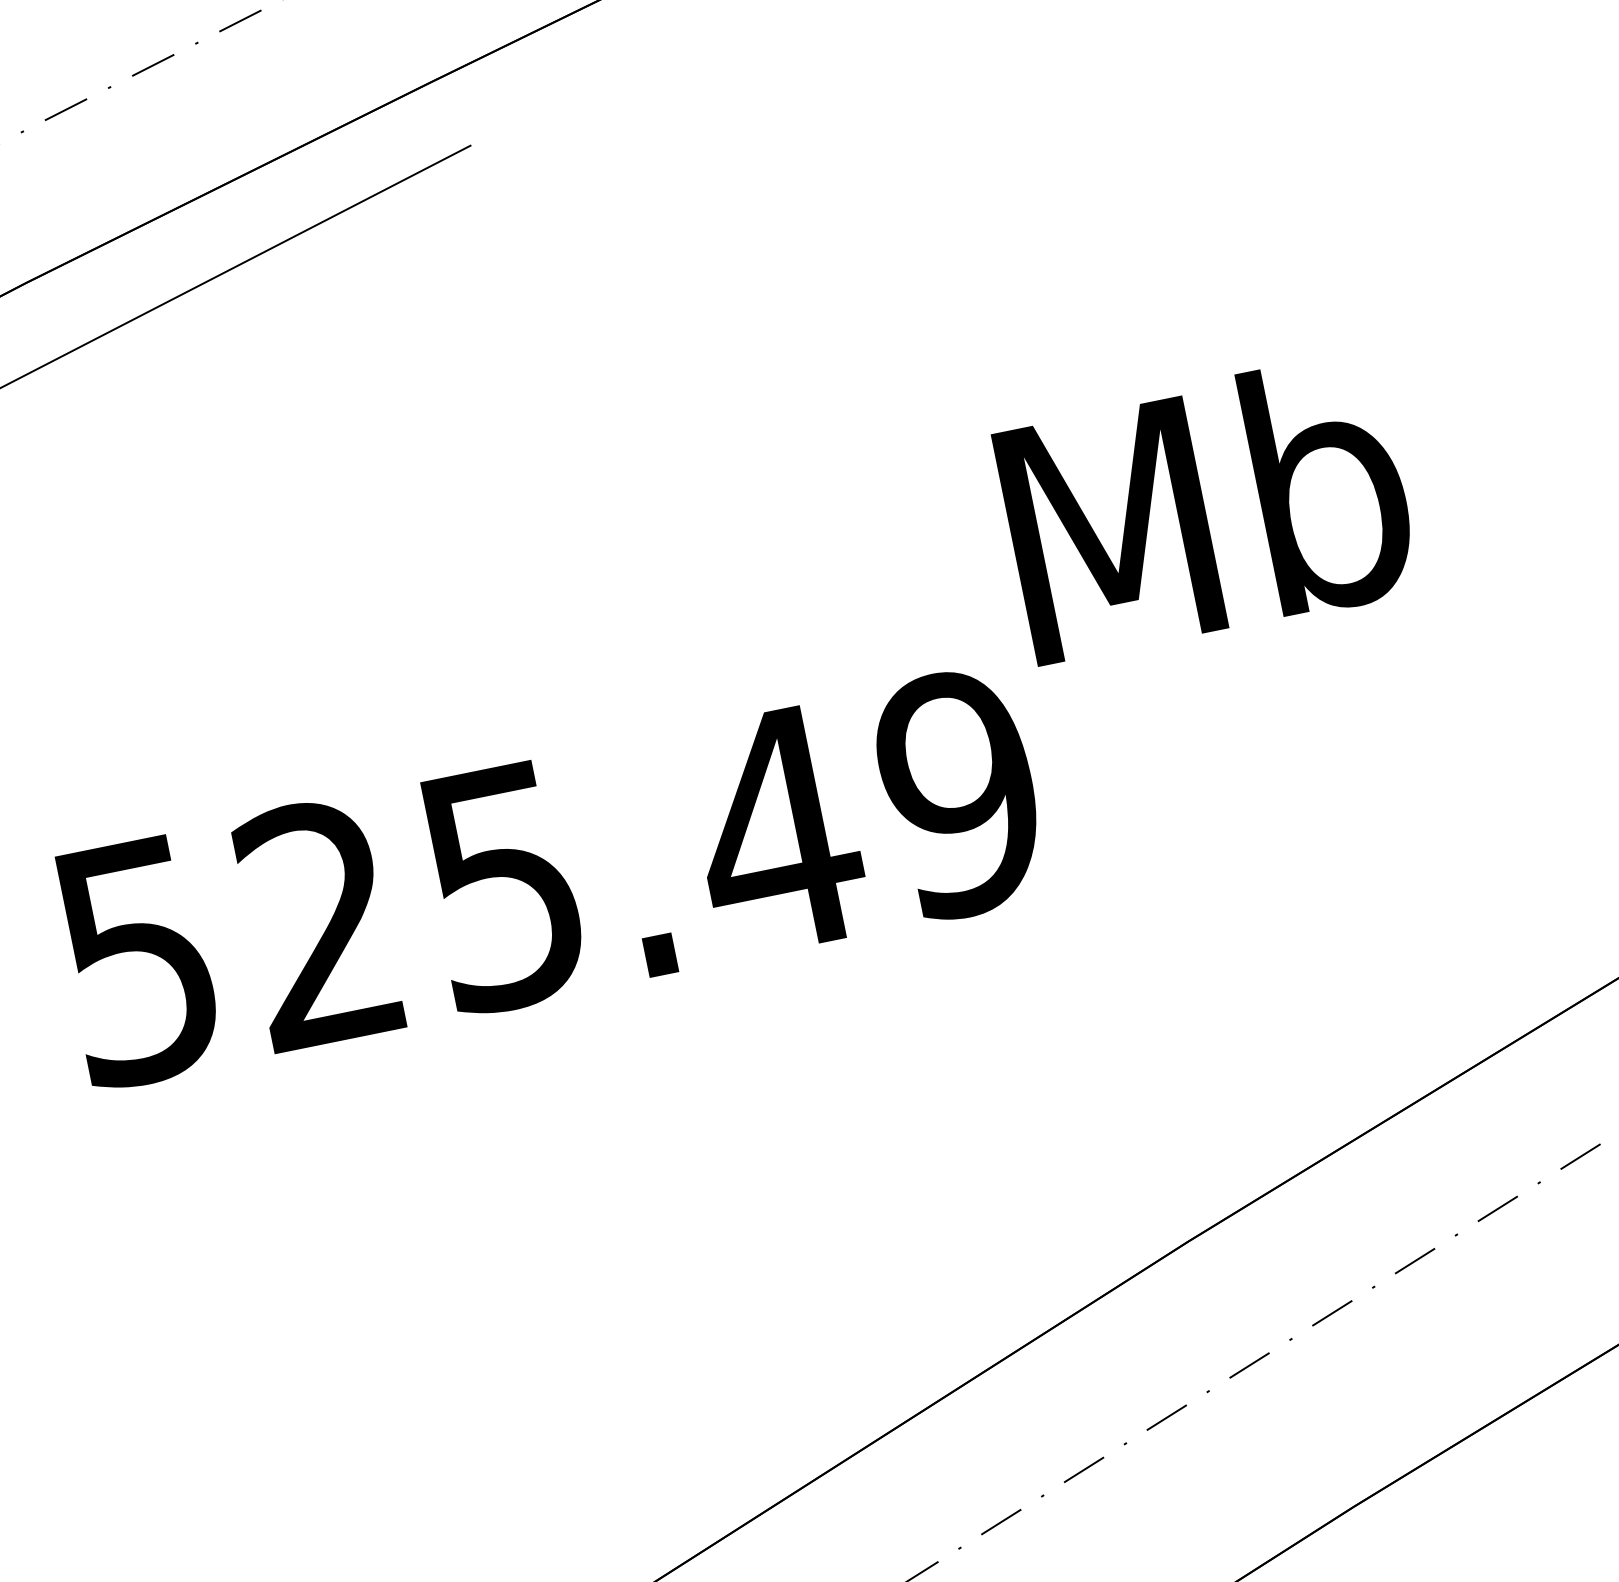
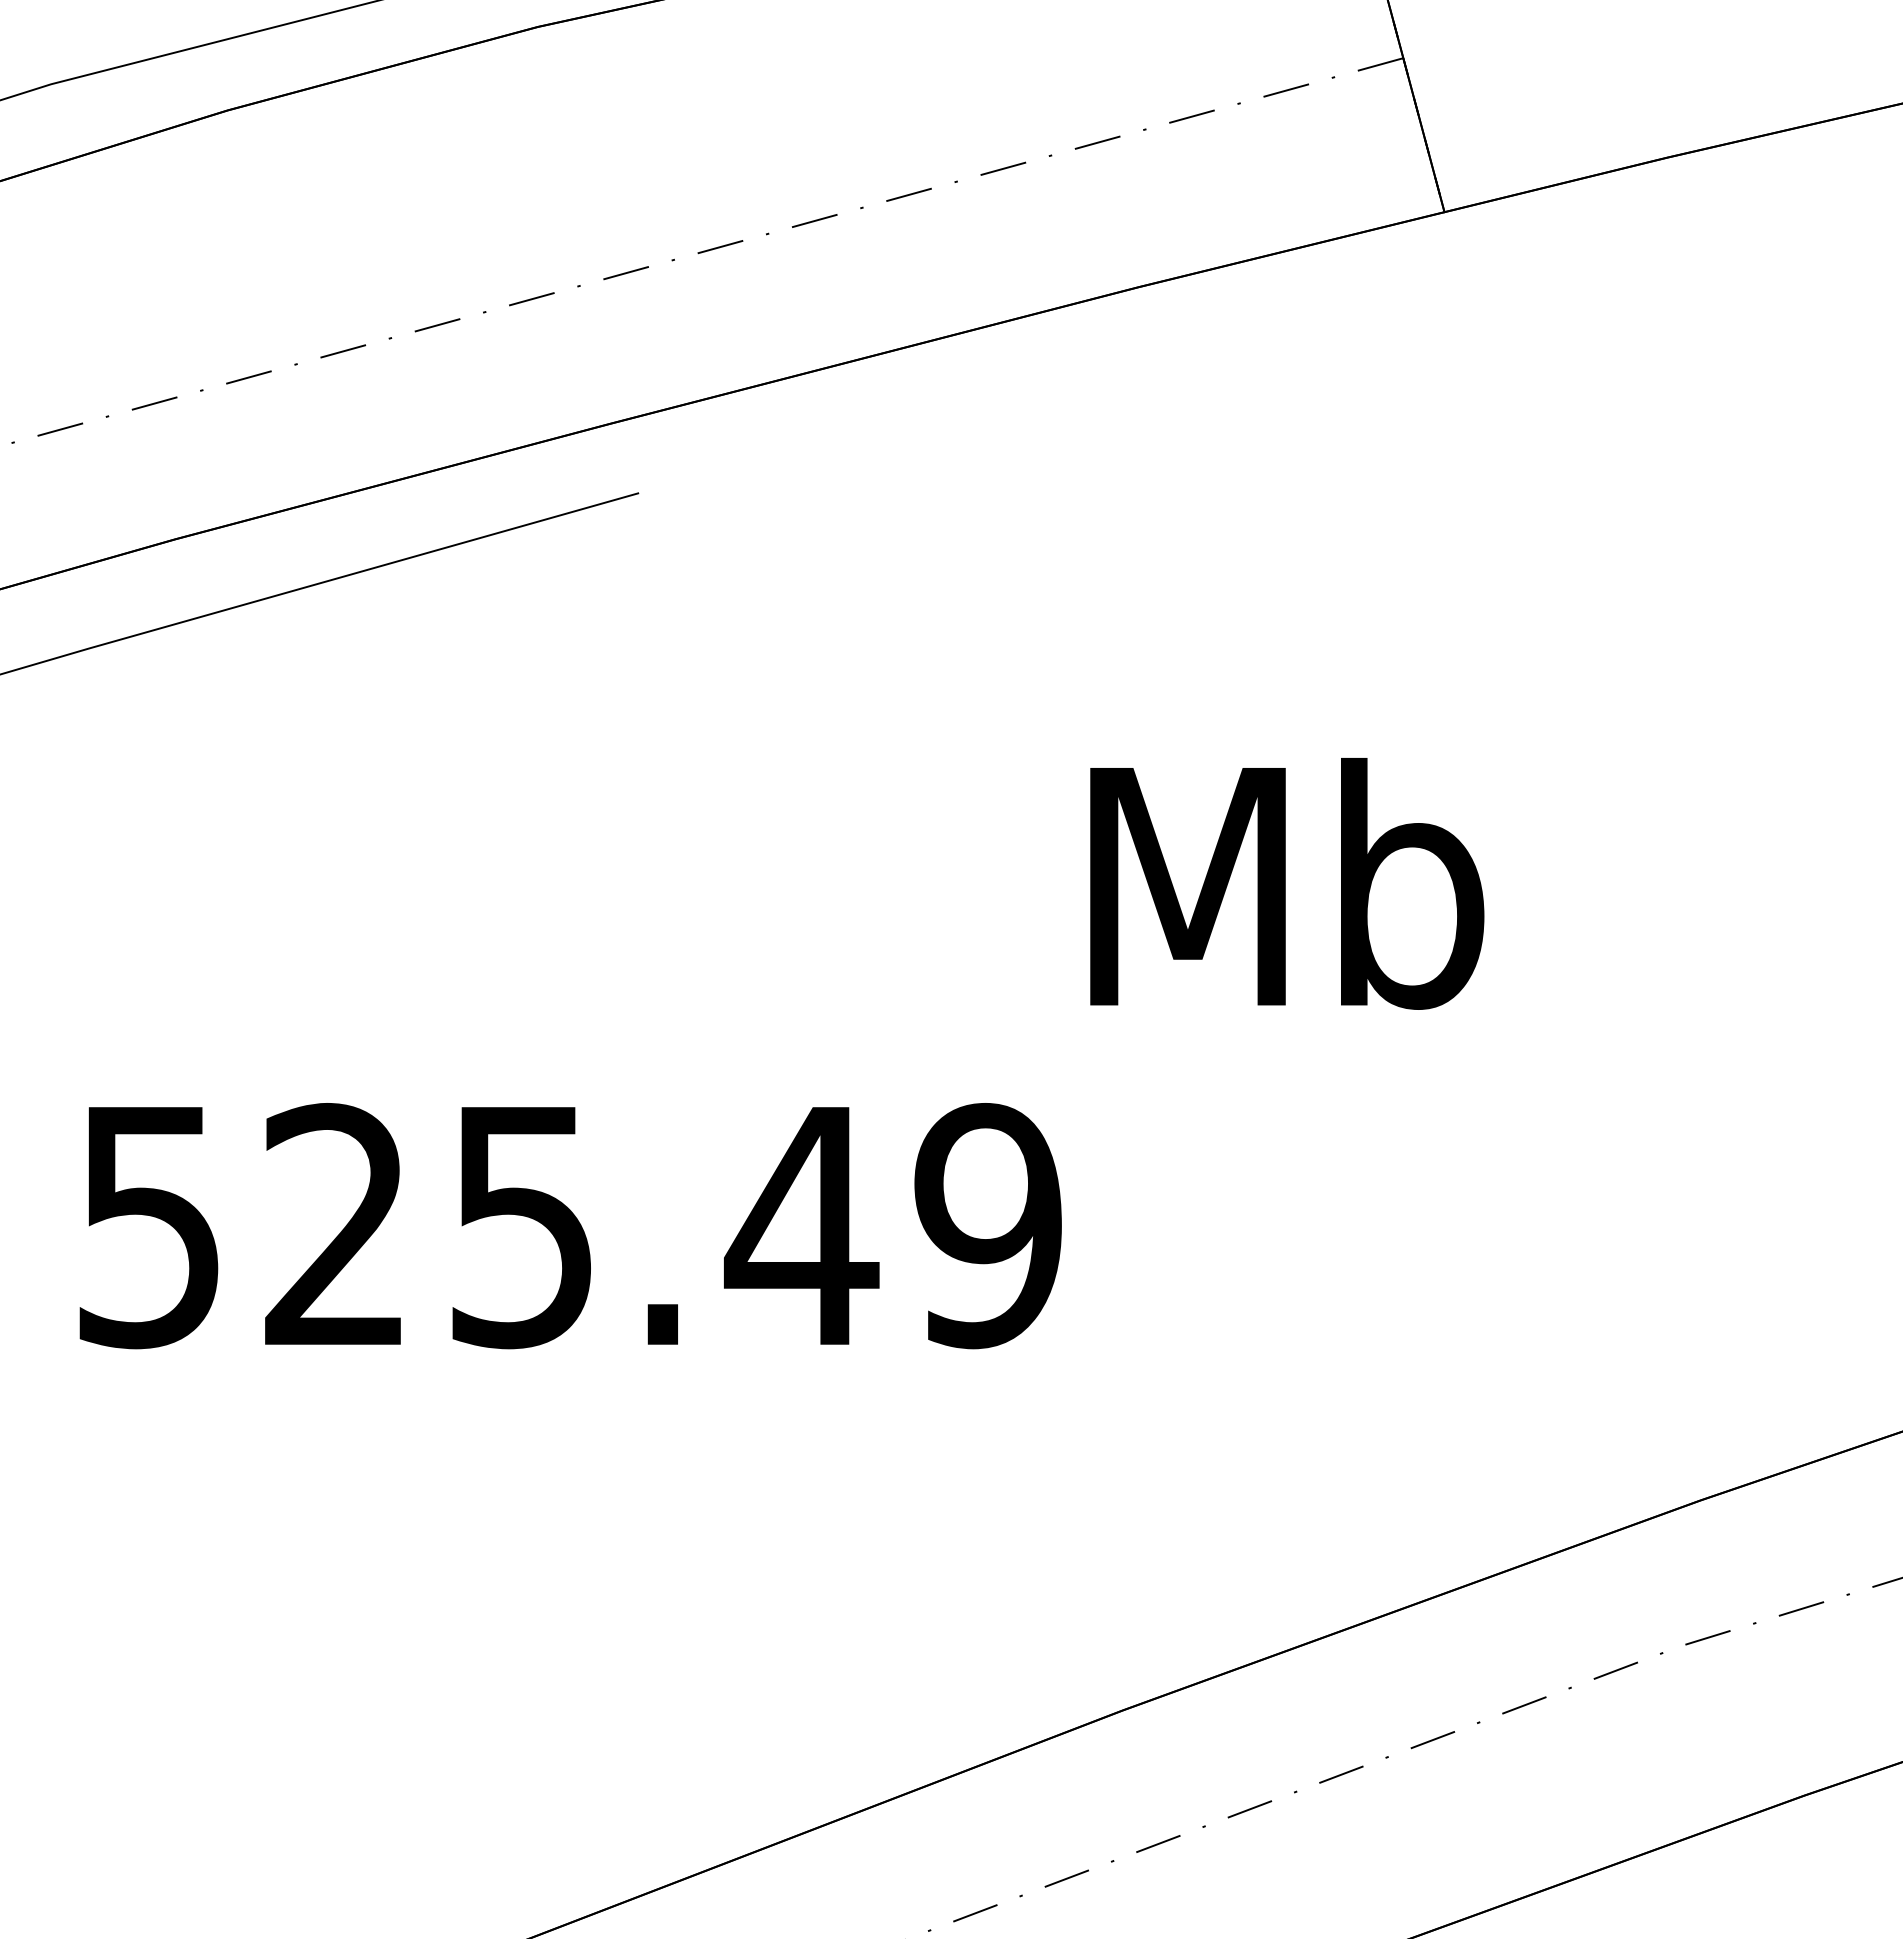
text: (1206, 508) -> (1287, 883), moved

